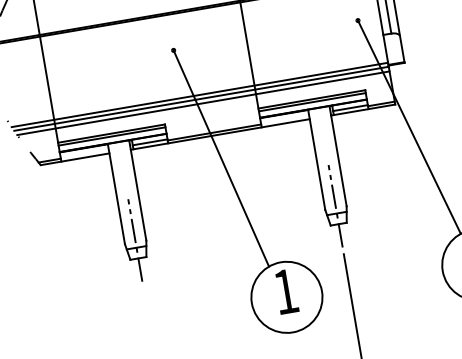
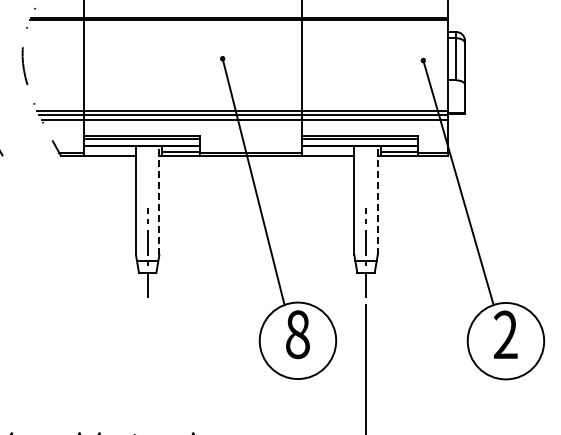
line: (337, 156) -> (377, 200), solid -> dashed
line: (137, 190) -> (159, 200), solid -> dashed
text: (285, 291) -> (297, 334), 1 -> 8

